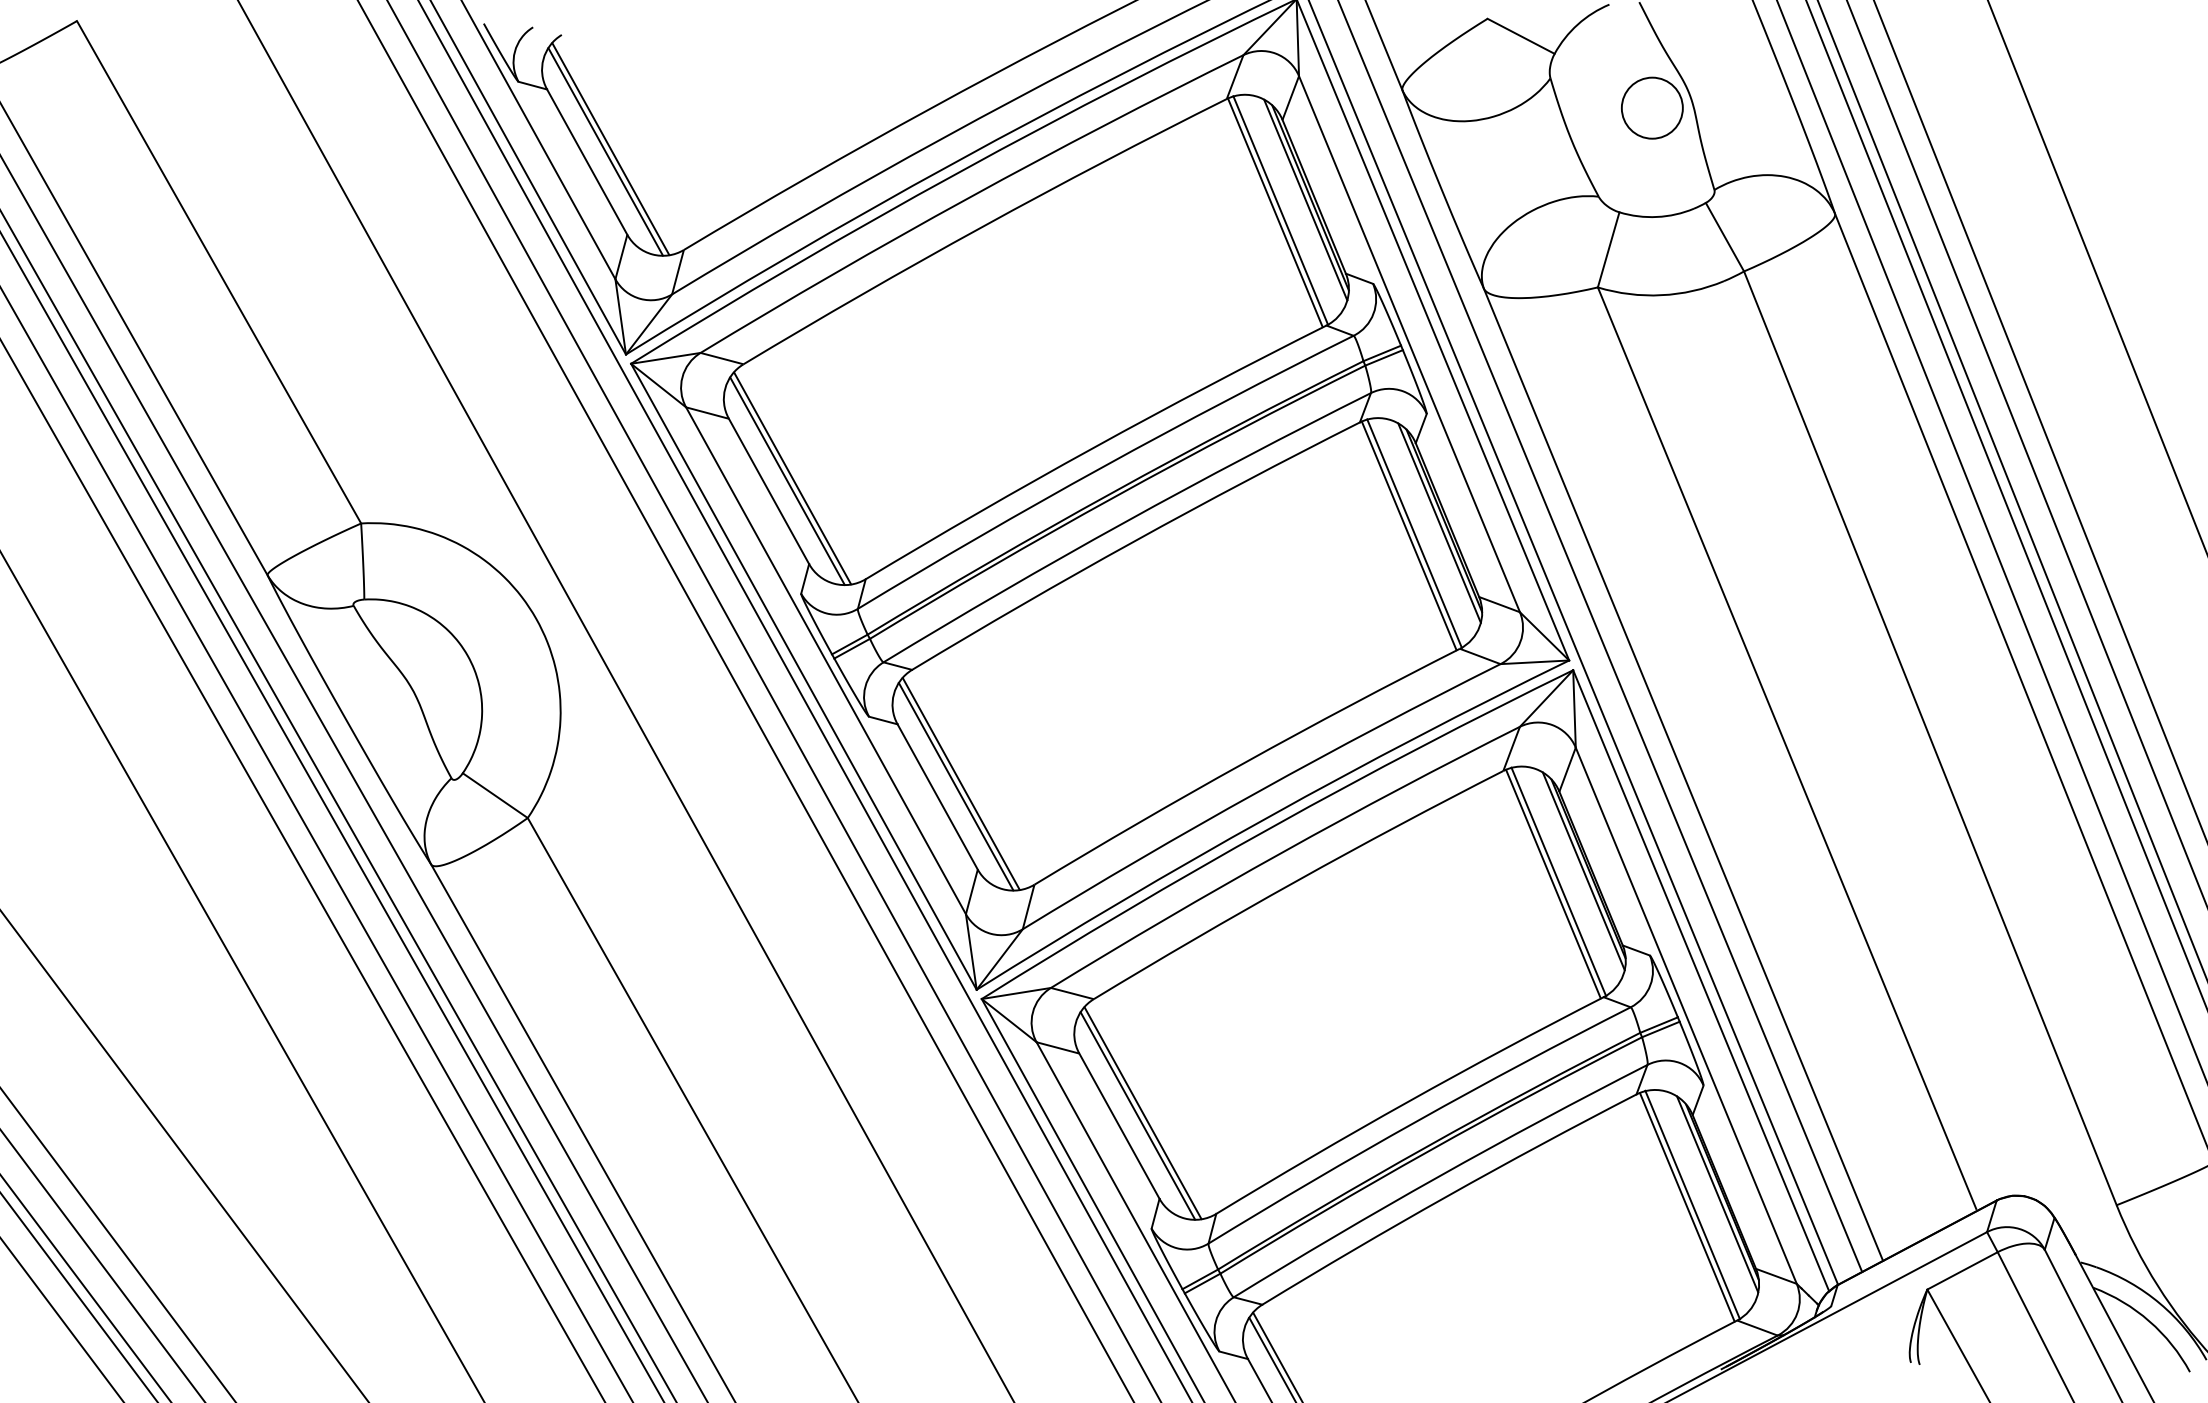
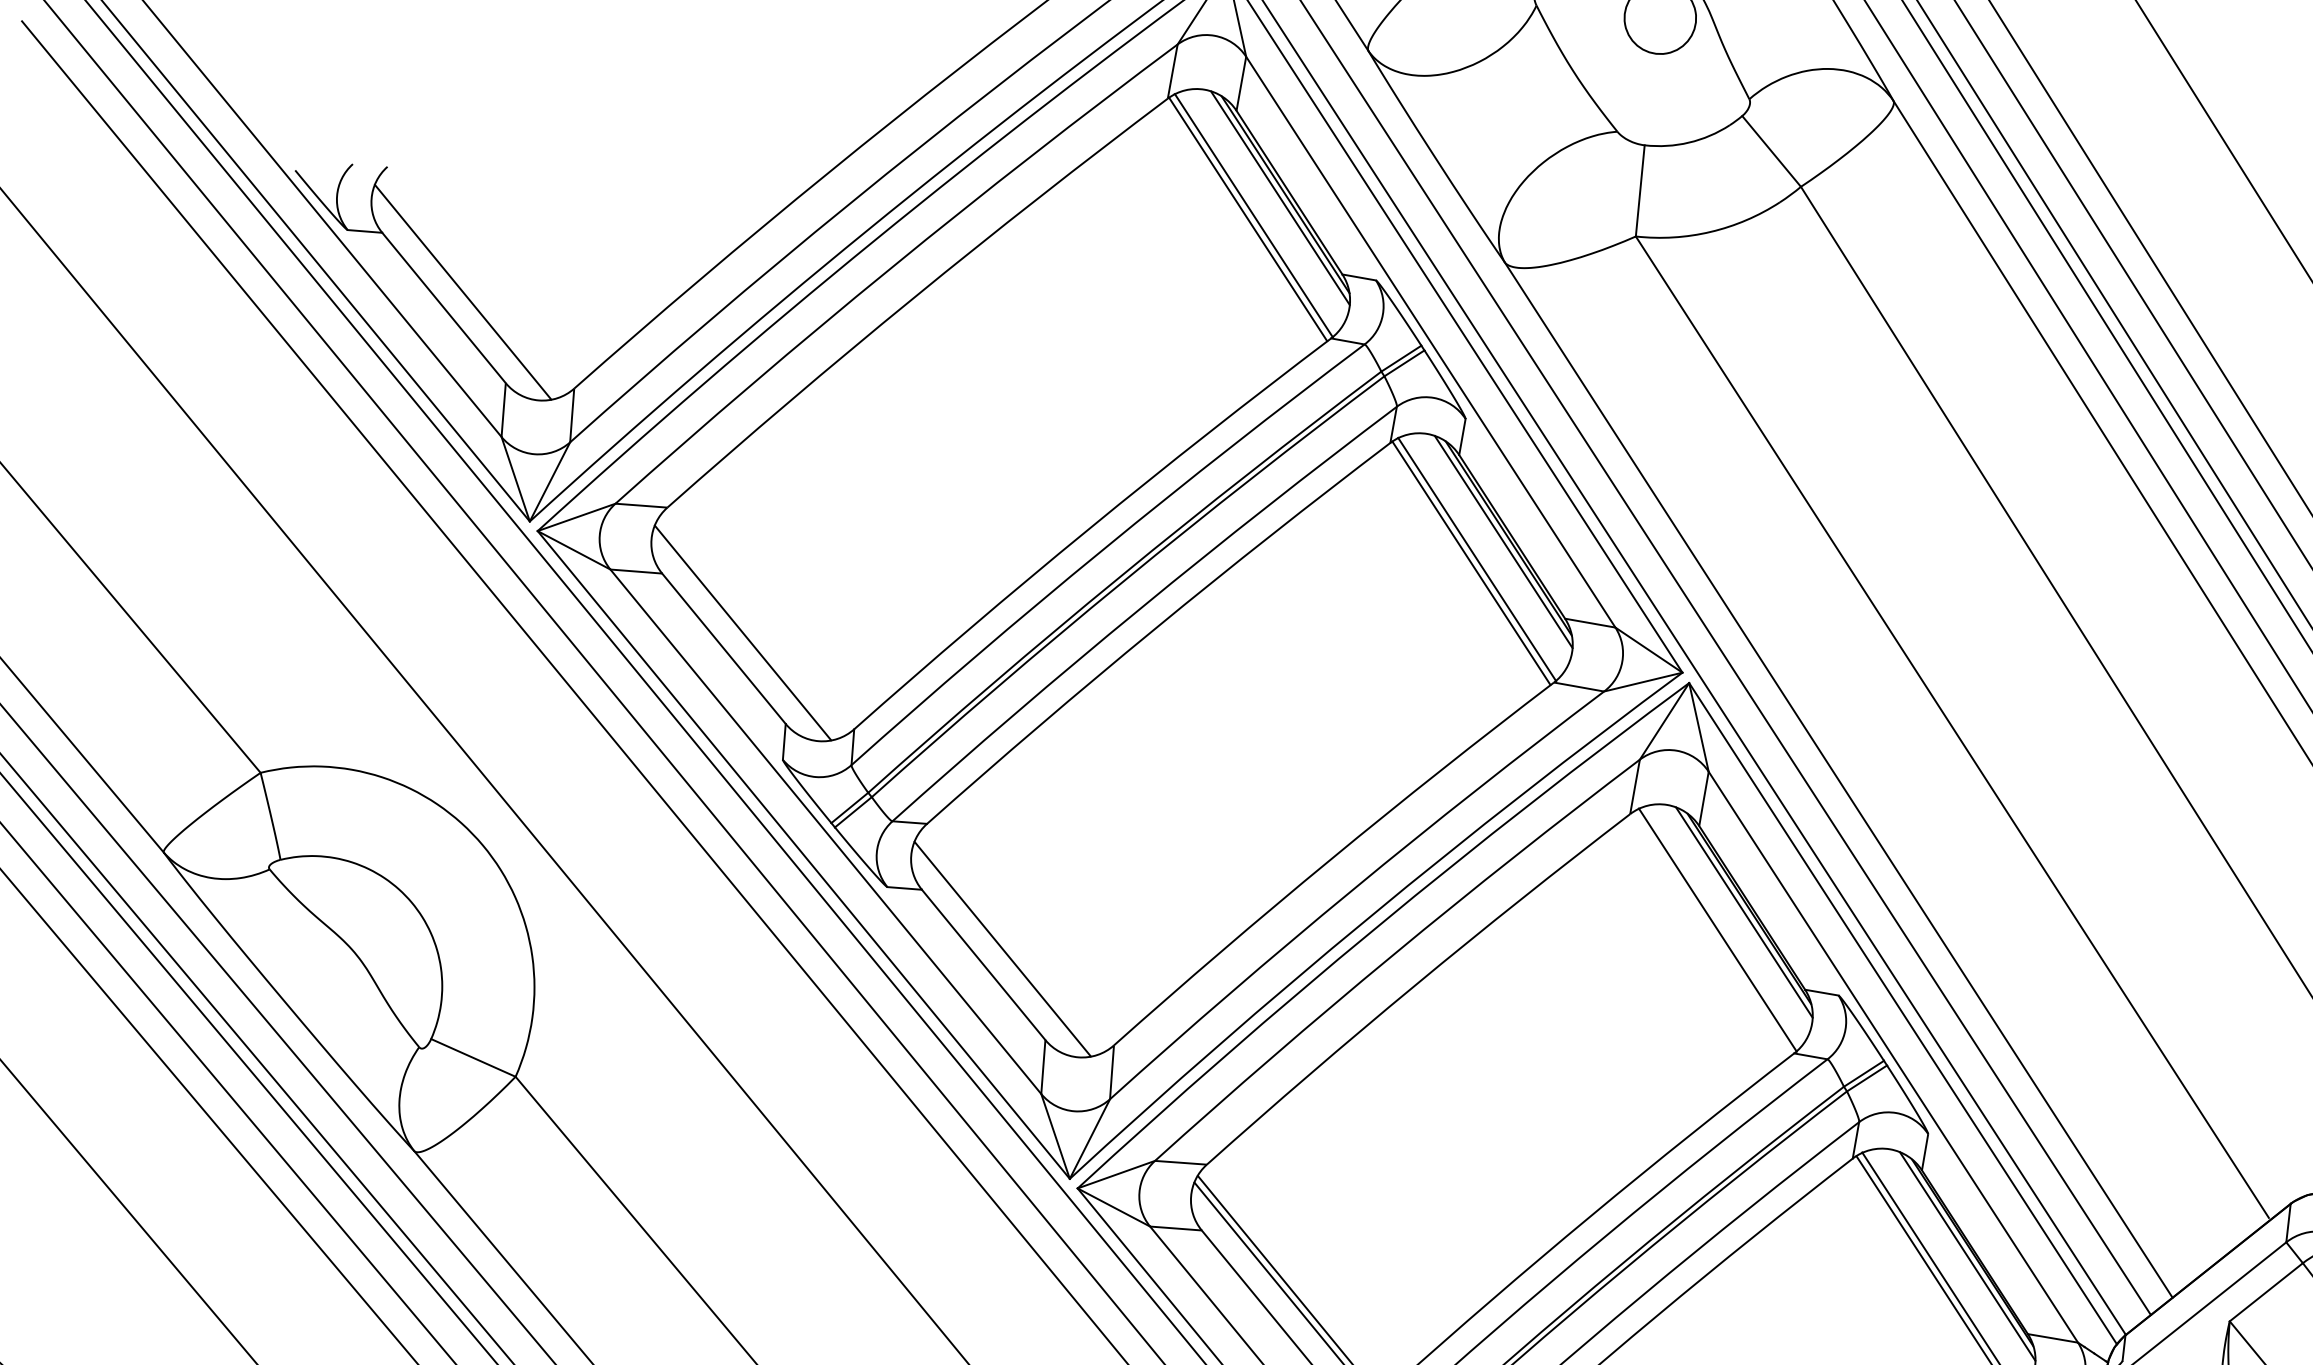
line: (610, 149) -> (468, 288), removed
line: (792, 478) -> (748, 628), removed
line: (960, 783) -> (1007, 944), removed
line: (1553, 883) -> (1712, 933), removed

